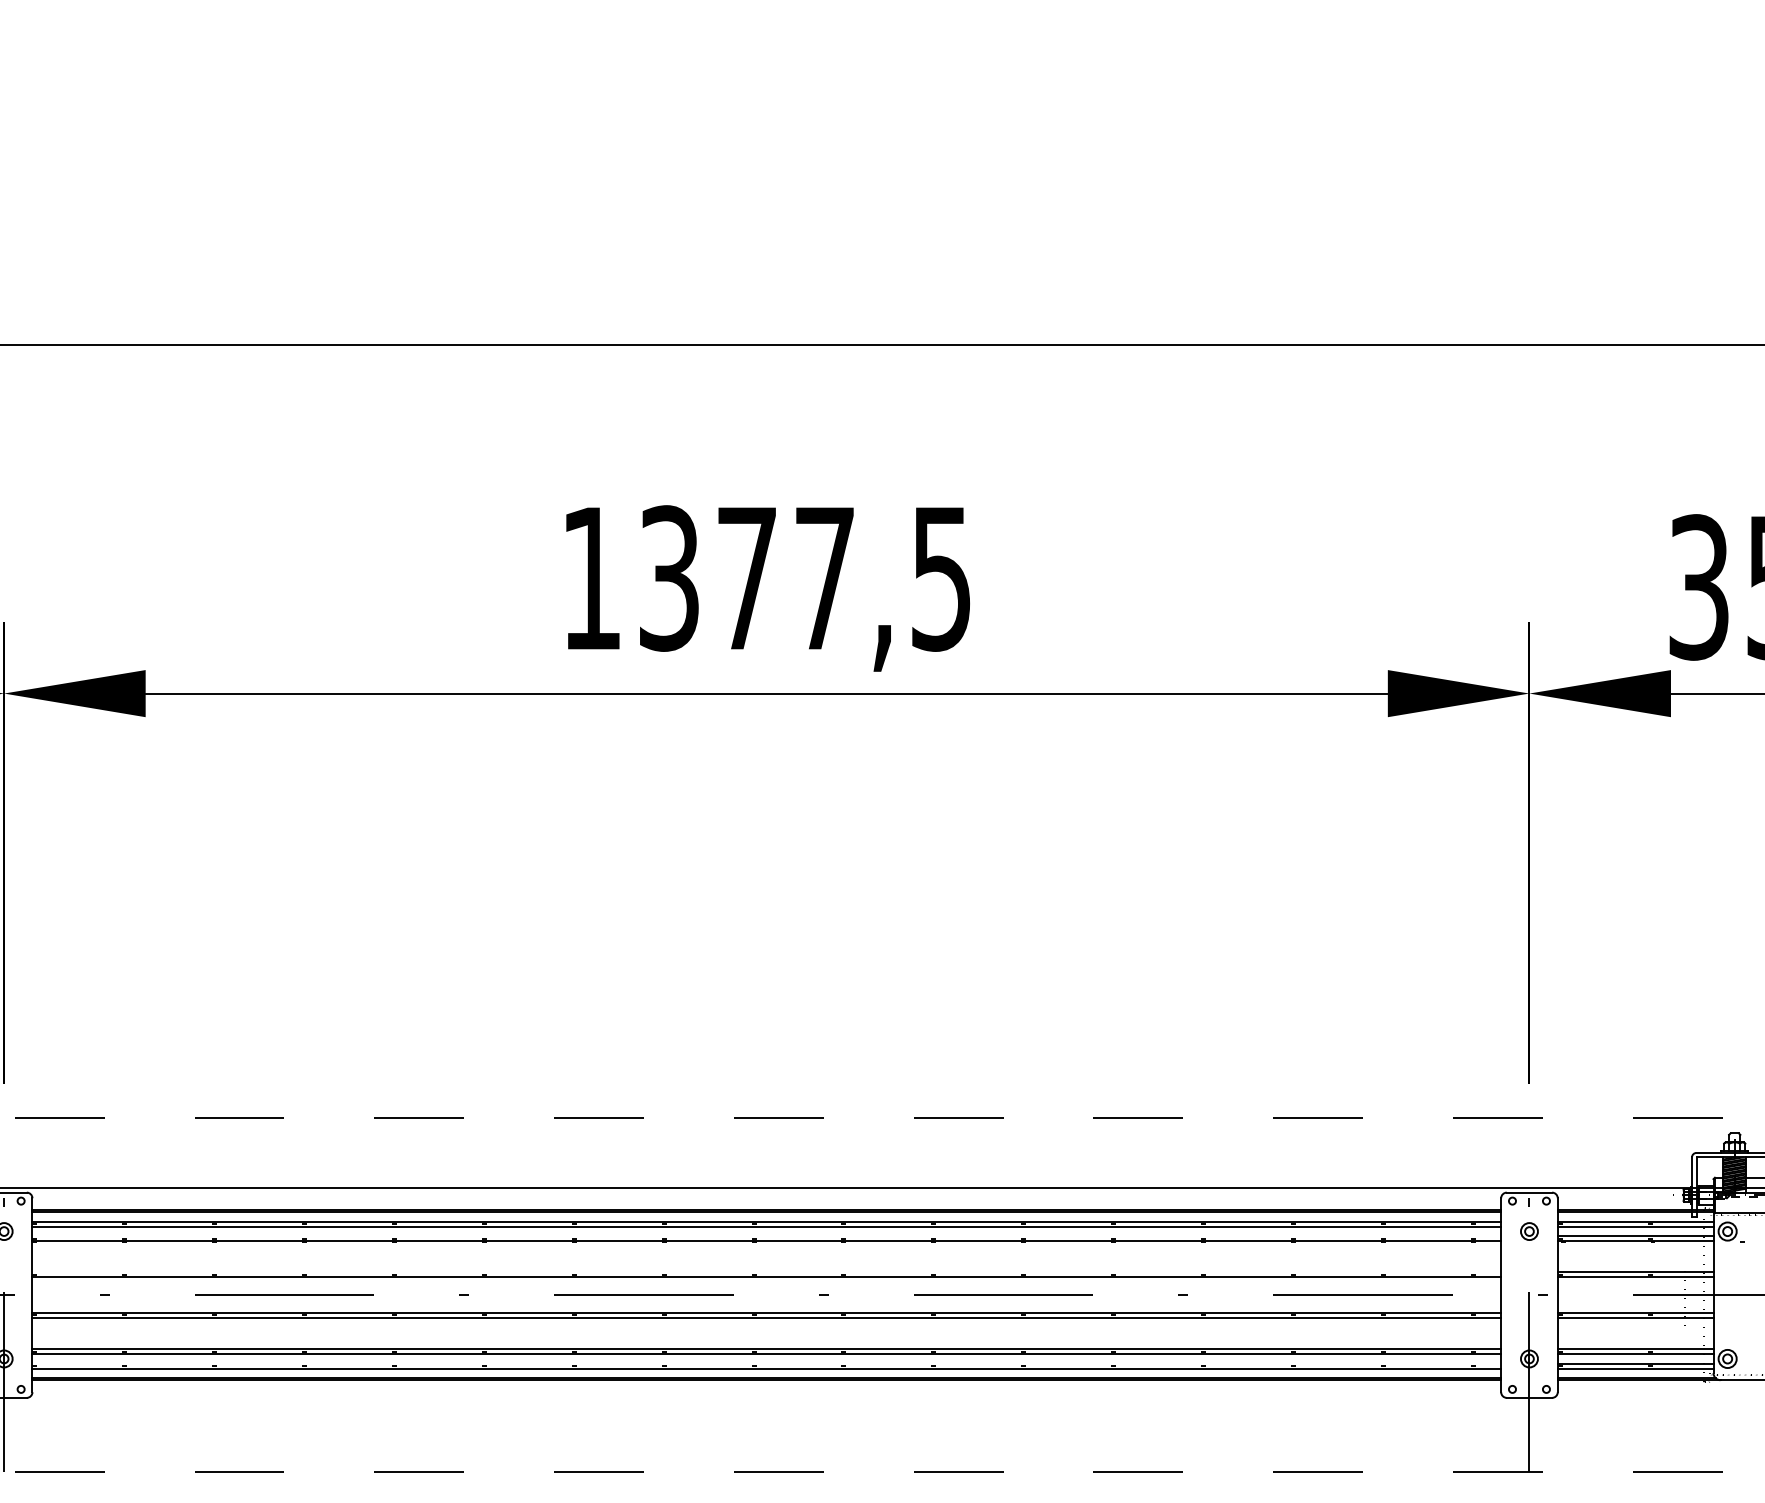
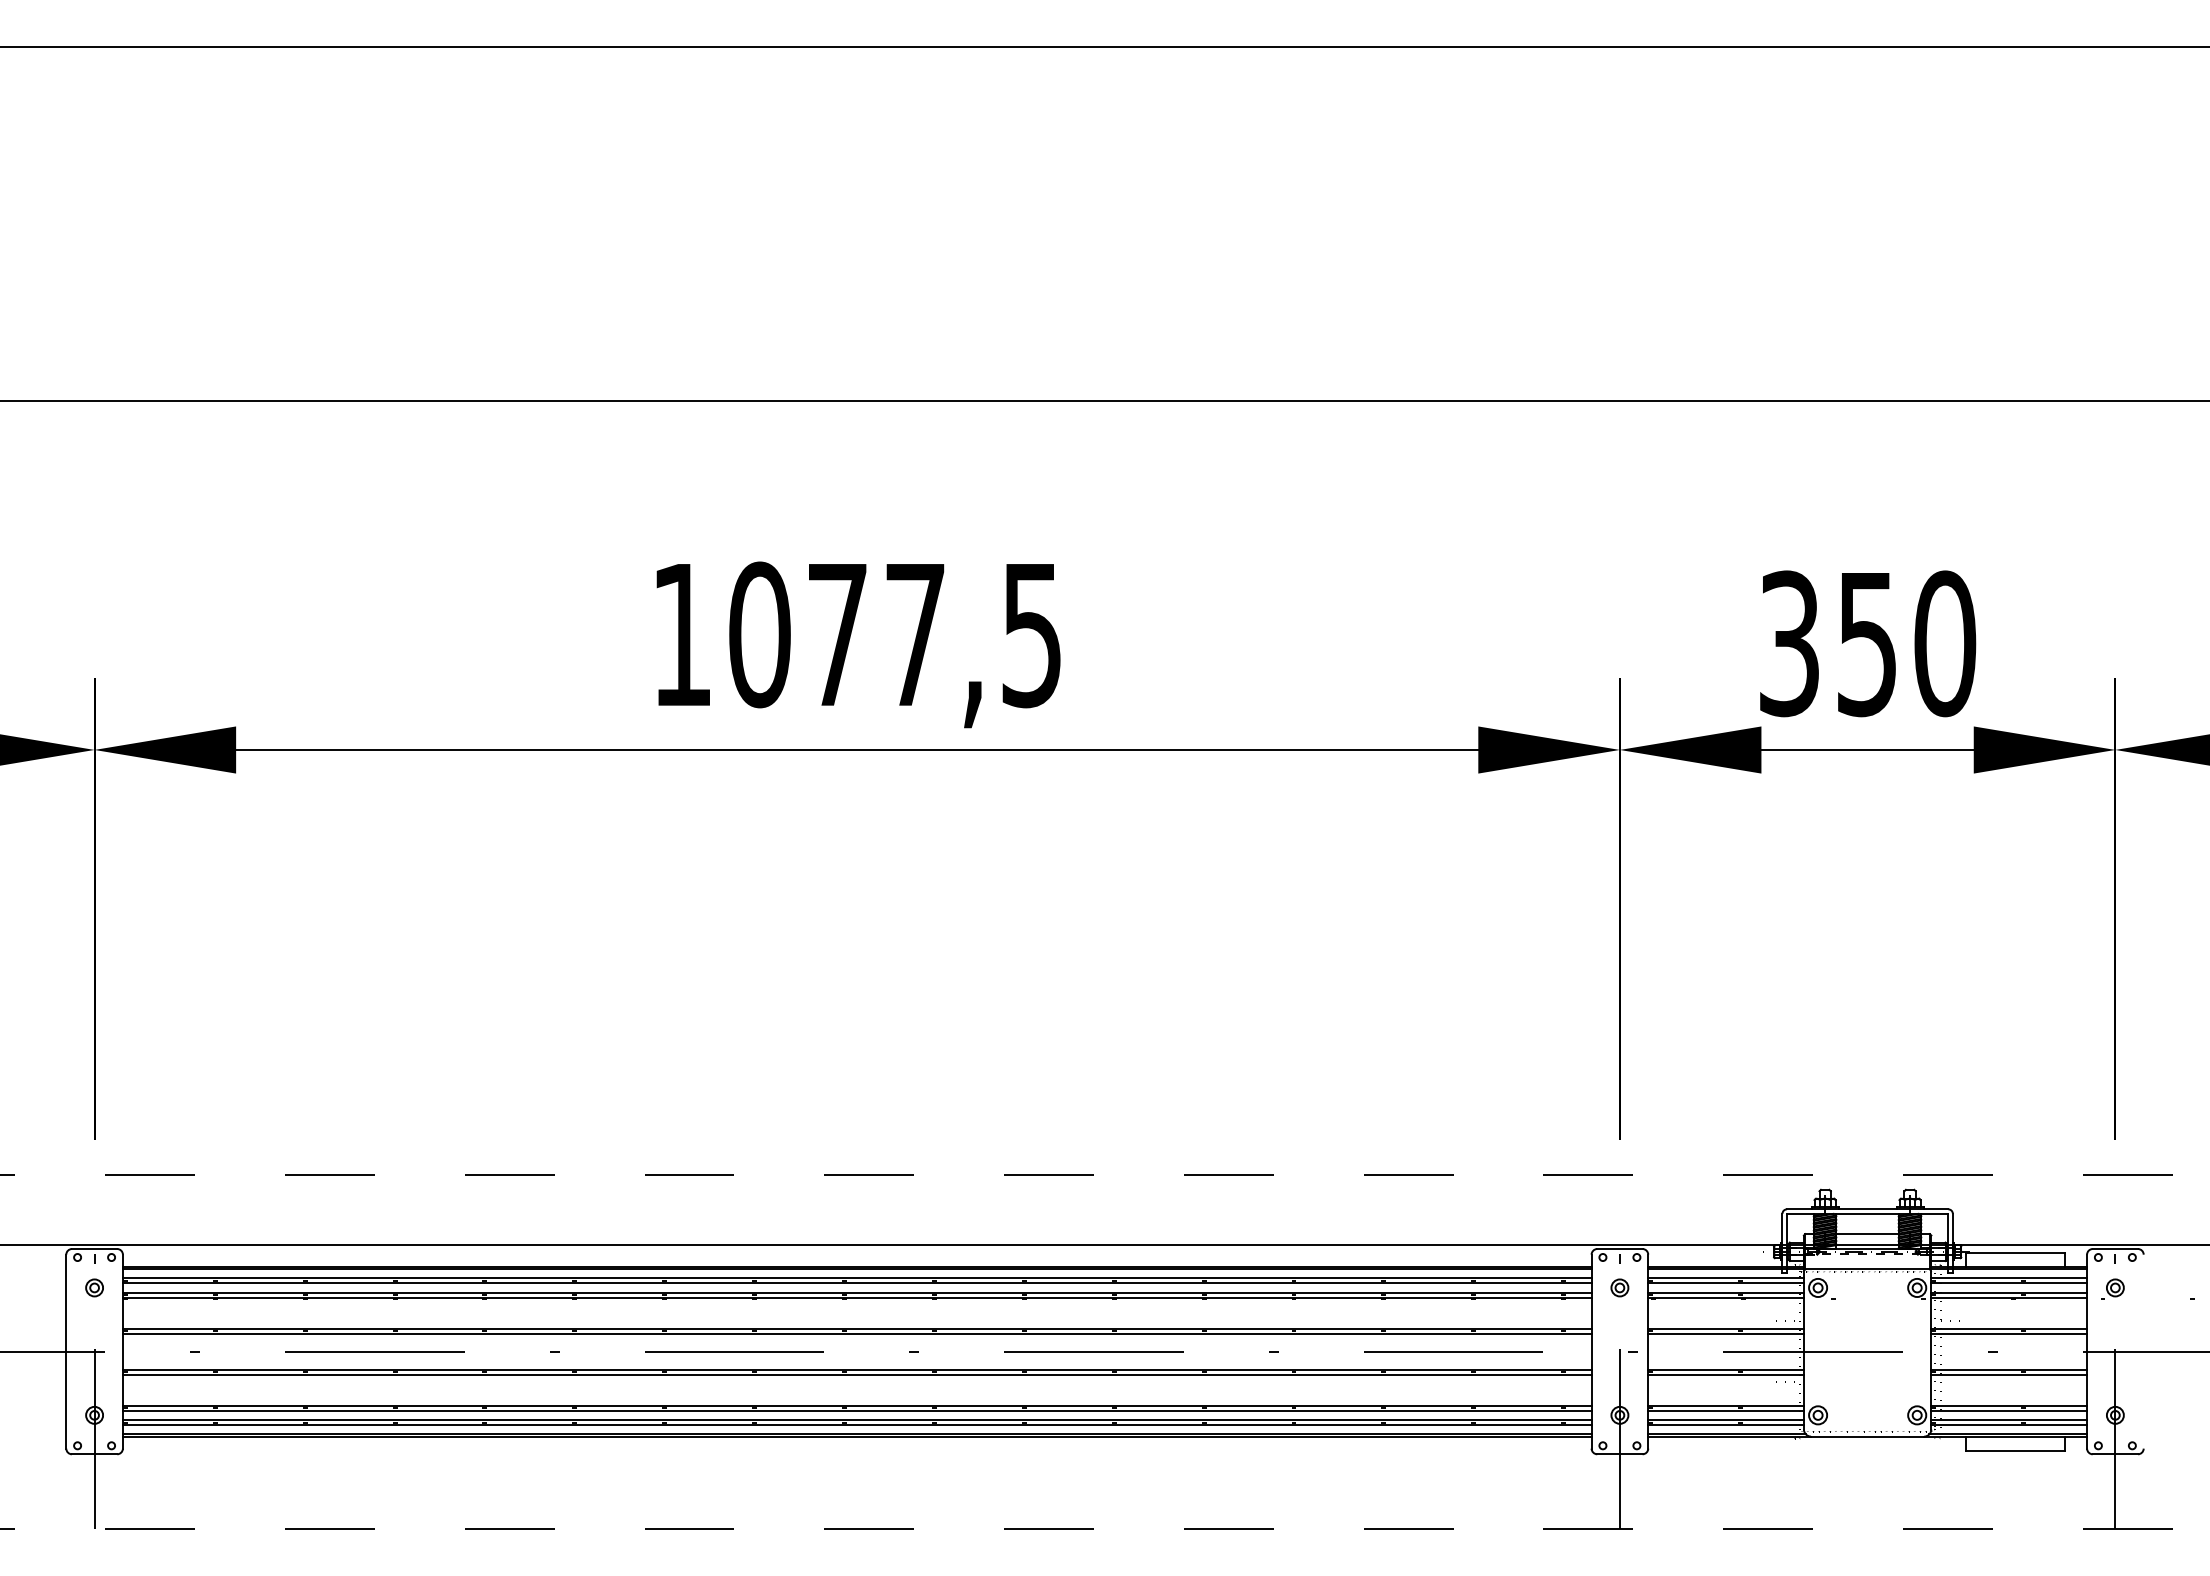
text: (669, 578) -> (759, 634), 1377,5 -> 1077,5
line: (766, 1236) -> (856, 1292), added
line: (766, 1272) -> (856, 1328), added
line: (766, 1363) -> (856, 1419), added

